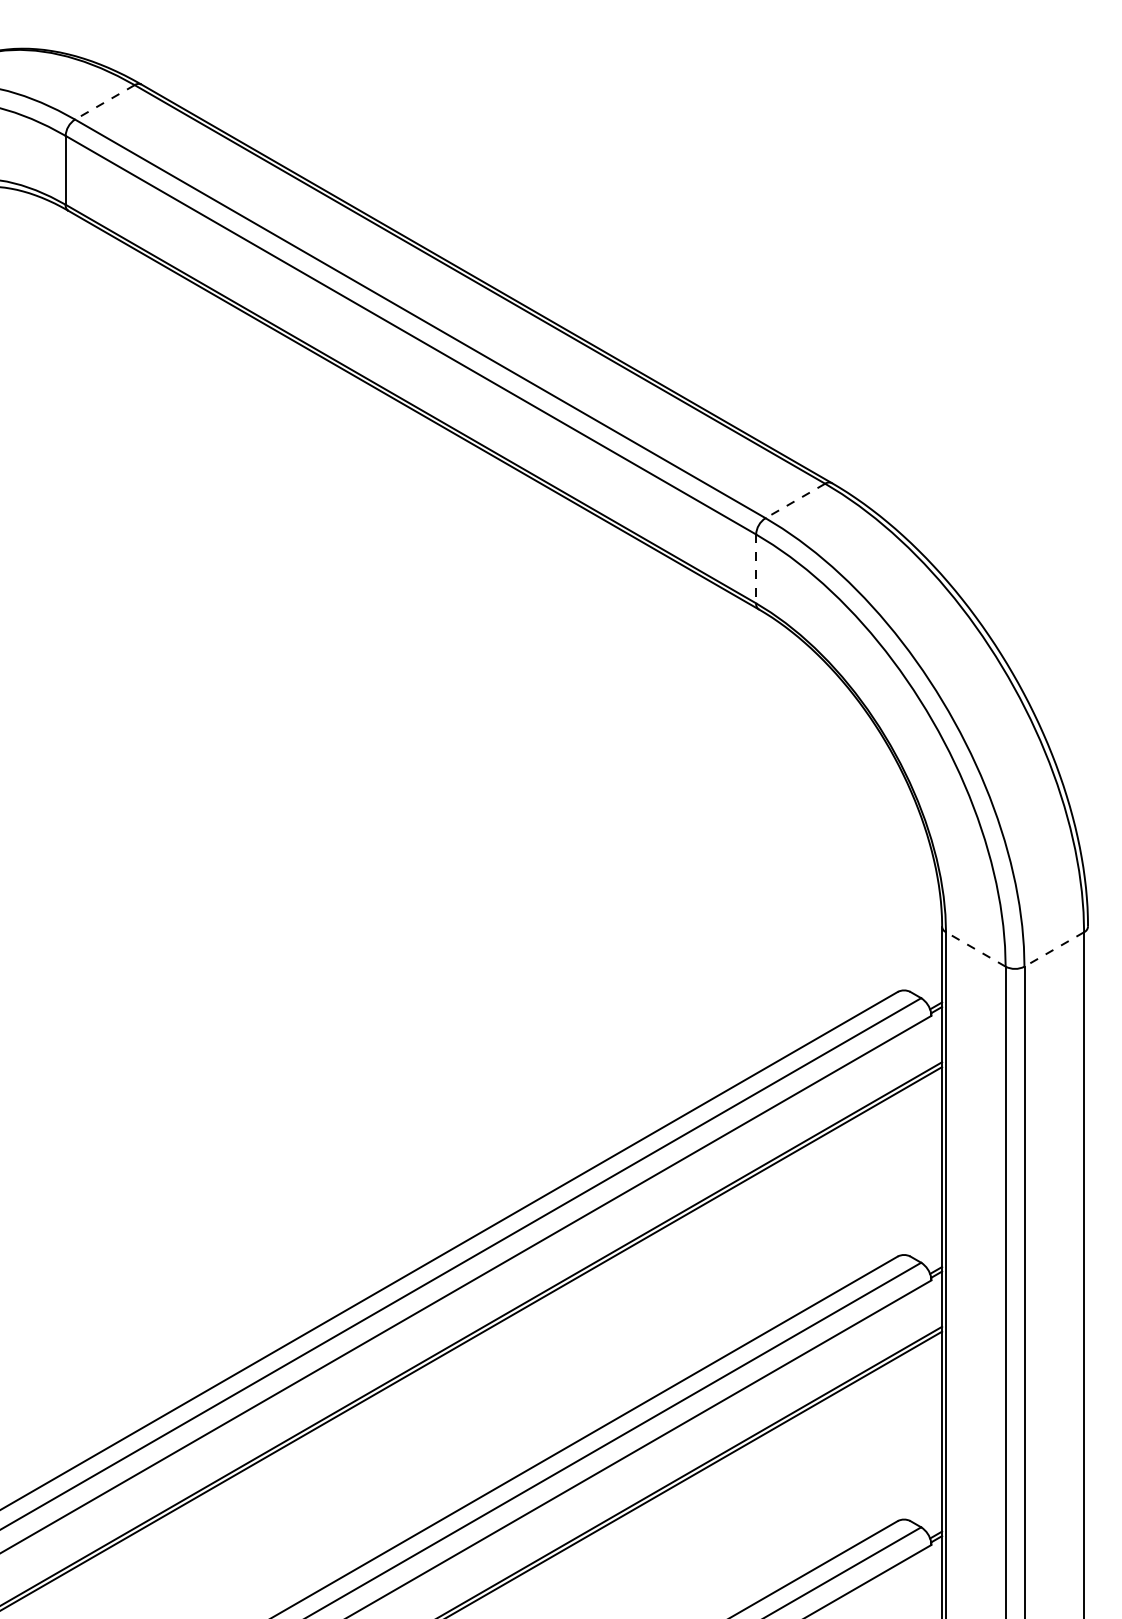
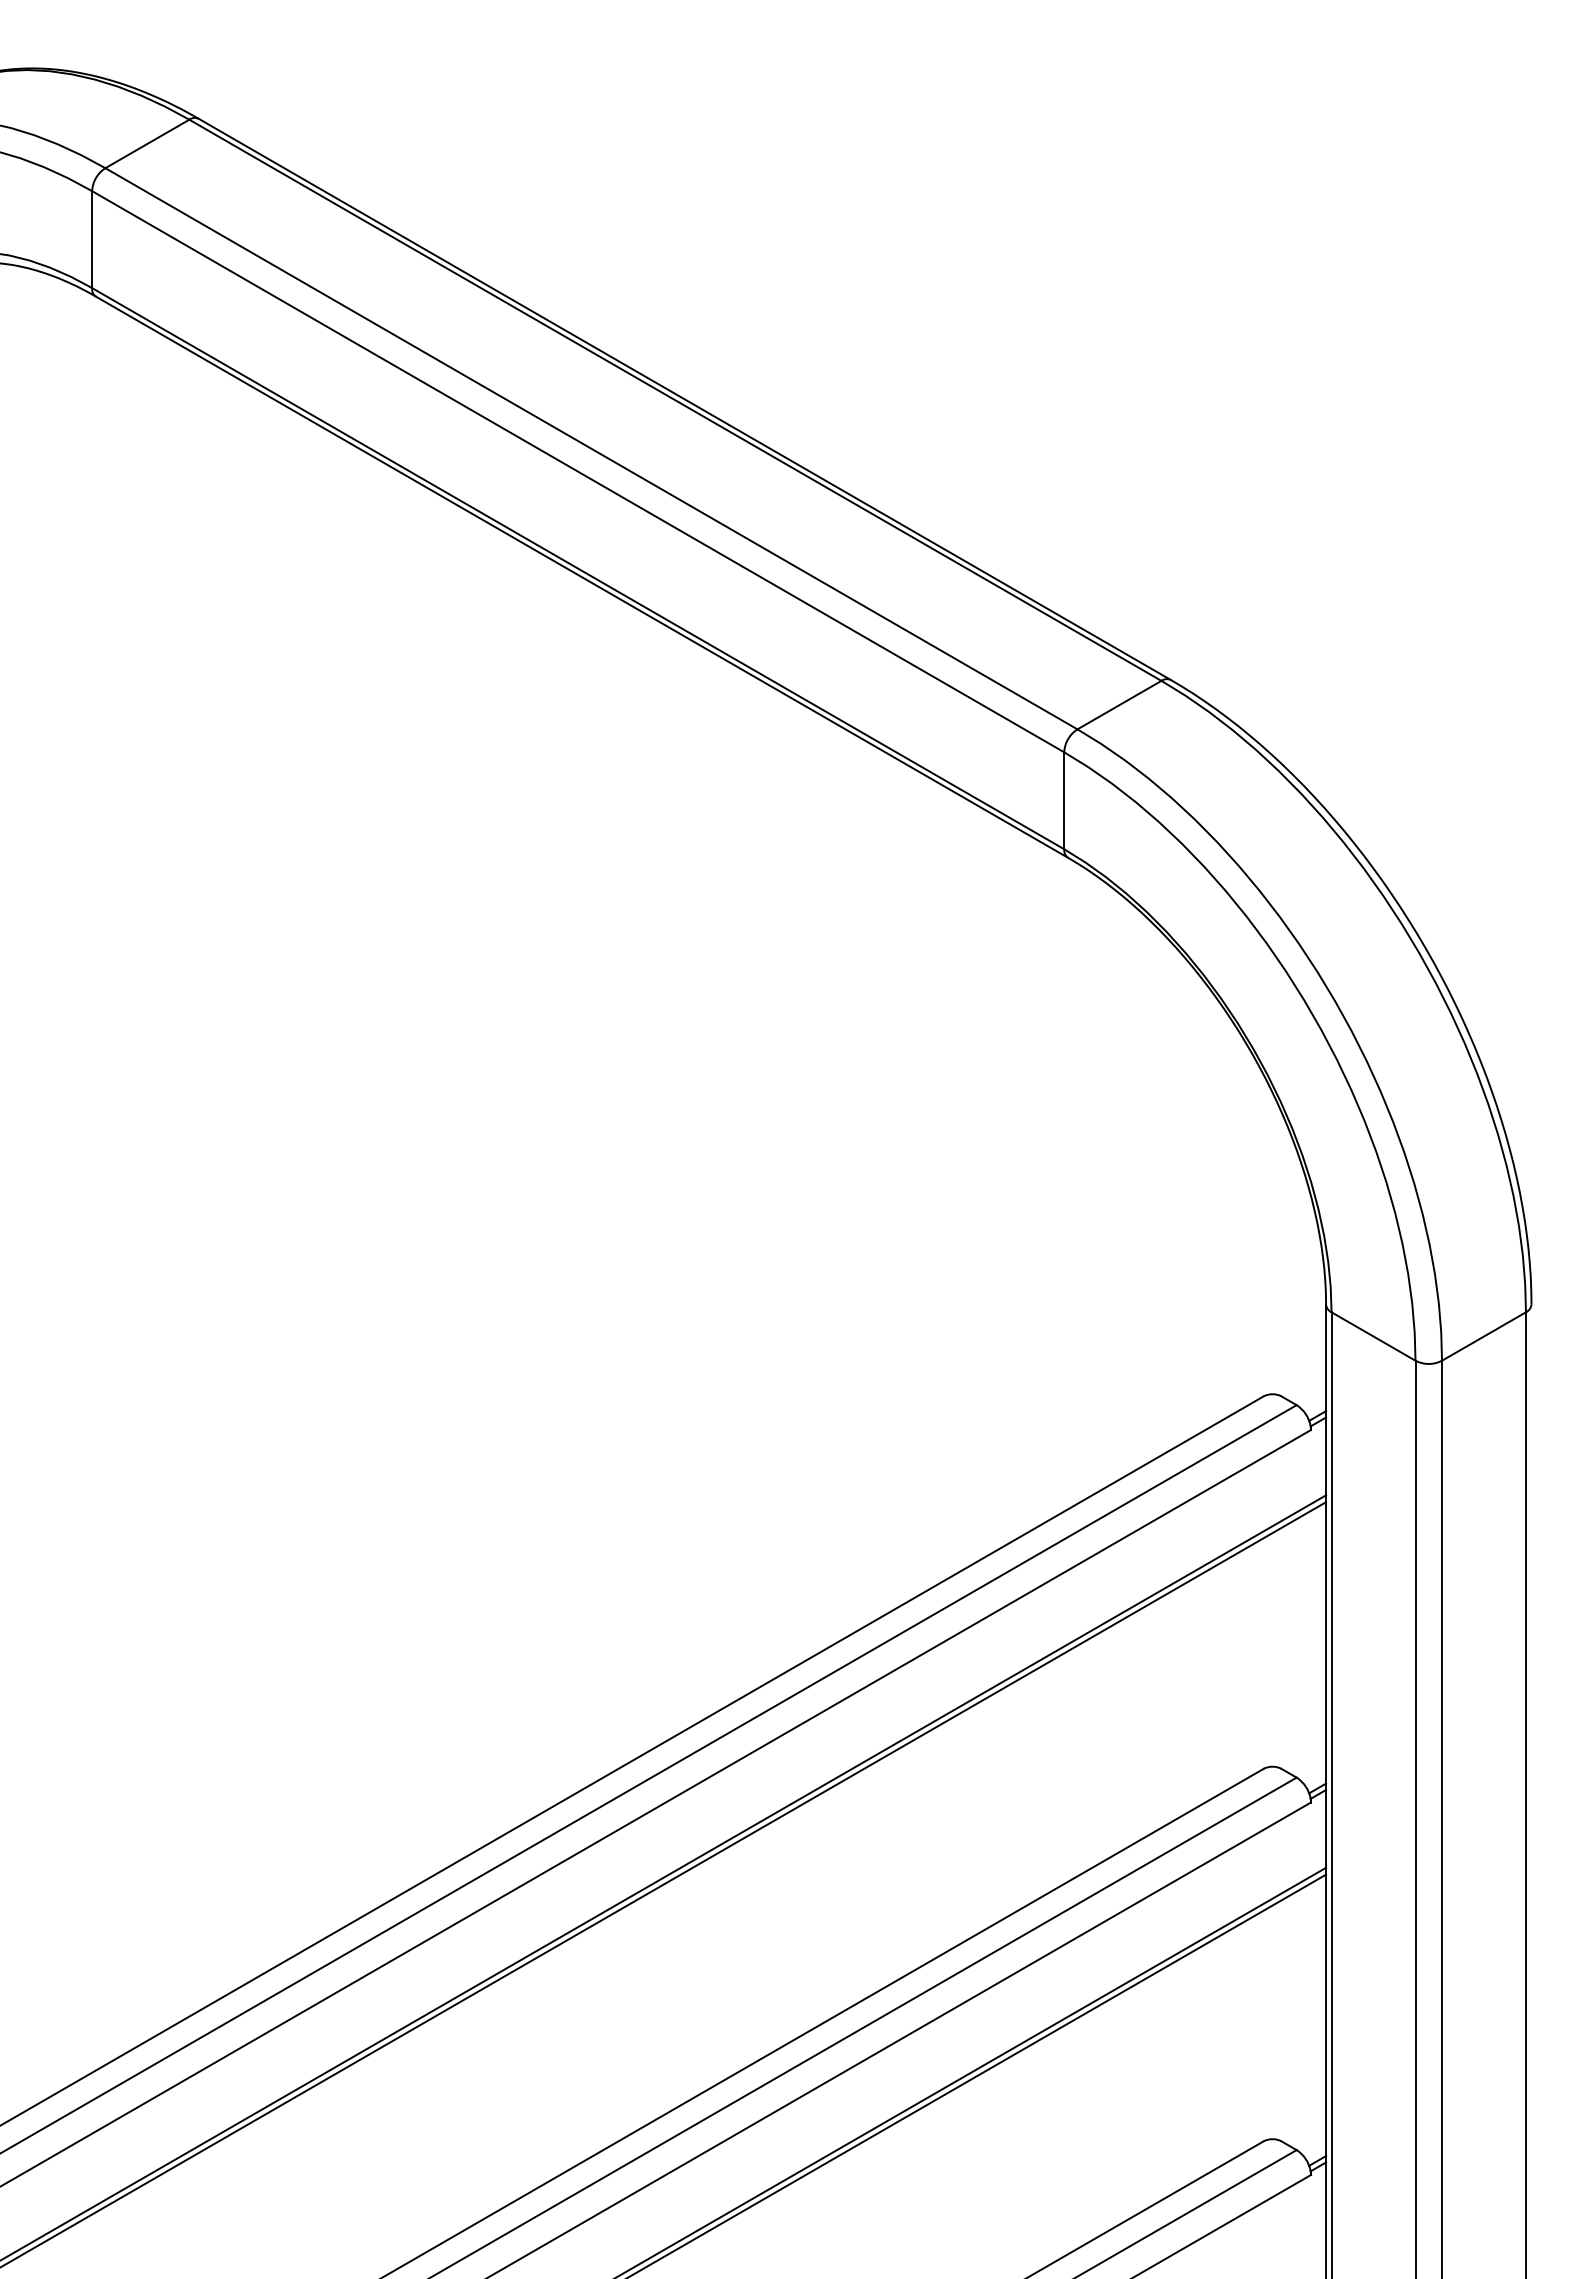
line: (104, 102) -> (146, 144), dashed -> solid
line: (795, 501) -> (1119, 705), dashed -> solid
line: (756, 569) -> (1064, 801), dashed -> solid
line: (975, 949) -> (1373, 1336), dashed -> solid
line: (1053, 949) -> (1483, 1336), dashed -> solid

